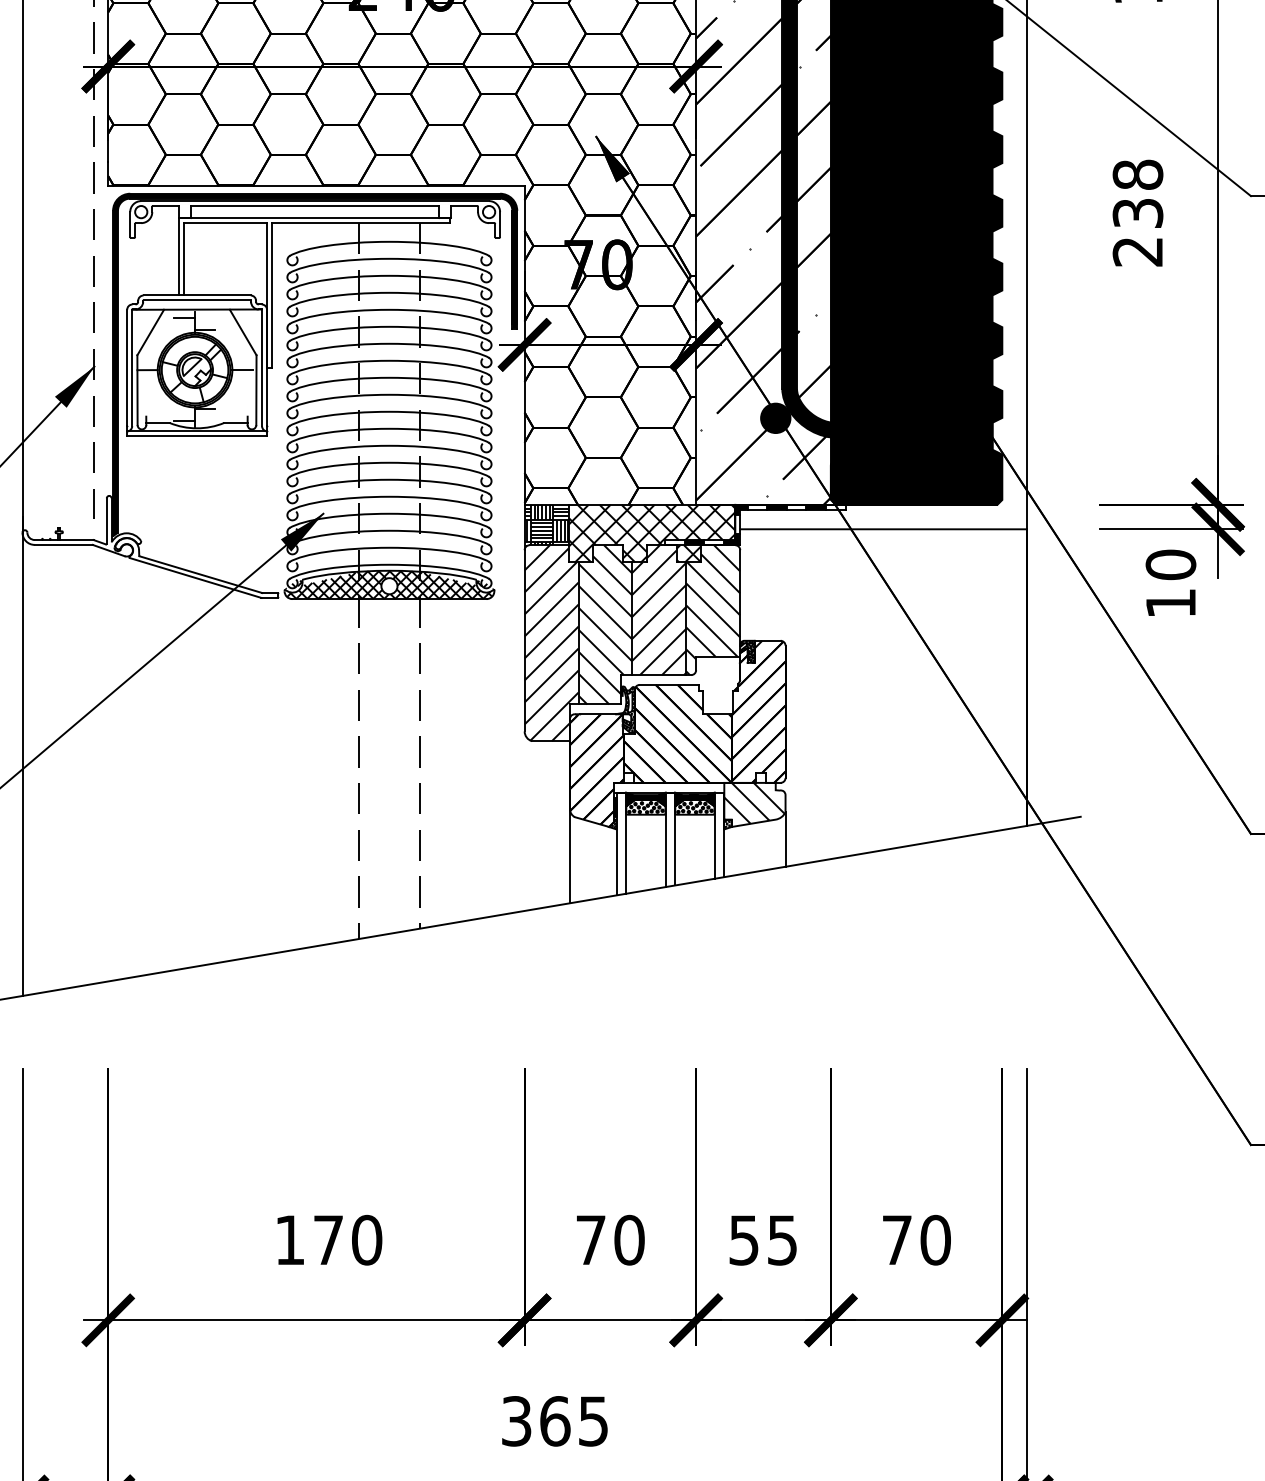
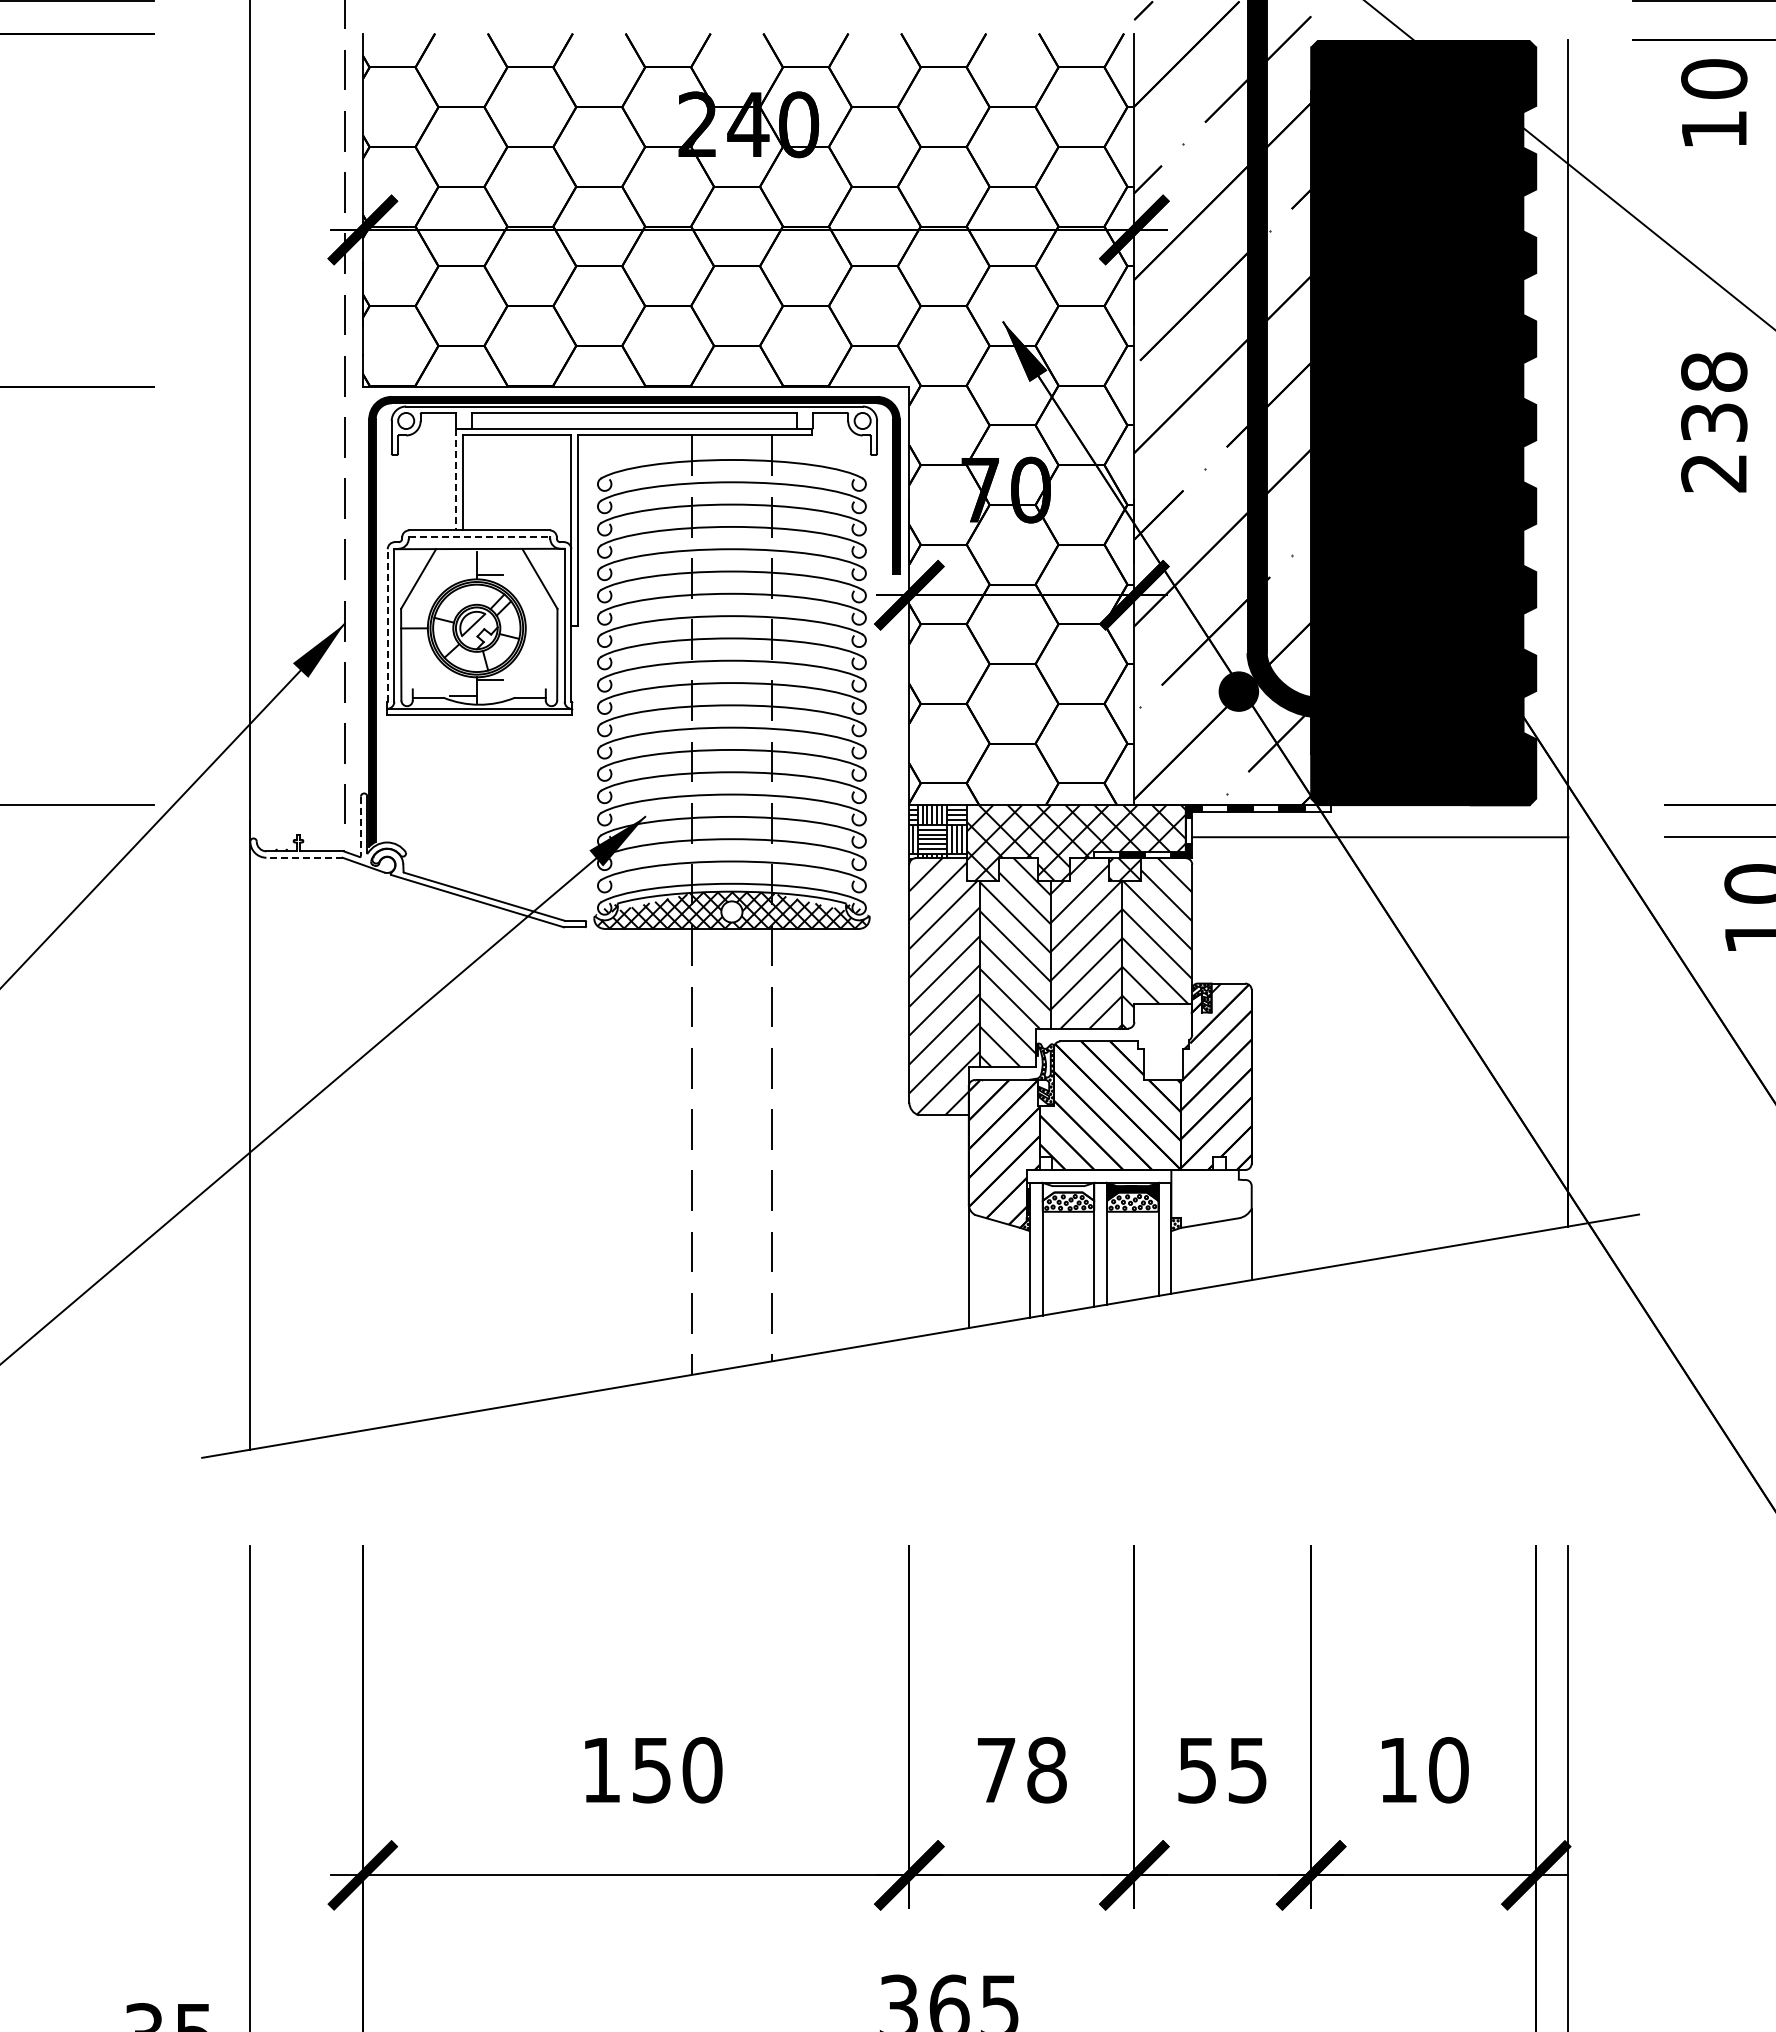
line: (179, 256) -> (456, 479), solid -> dashed
line: (197, 300) -> (480, 536), solid -> dashed
line: (184, 317) -> (462, 559), removed
line: (127, 367) -> (387, 625), solid -> dashed
line: (242, 370) -> (538, 628), removed
line: (106, 521) -> (360, 826), solid -> dashed
line: (63, 544) -> (303, 857), solid -> dashed
fill: (645, 799) -> (1068, 1191), removed
hatch: (754, 804) -> (1210, 1198), removed
text: (328, 1240) -> (651, 1770), 170 -> 150
text: (629, 1240) -> (1046, 1770), 70 -> 78
text: (896, 1240) -> (1397, 1770), 70 -> 10

